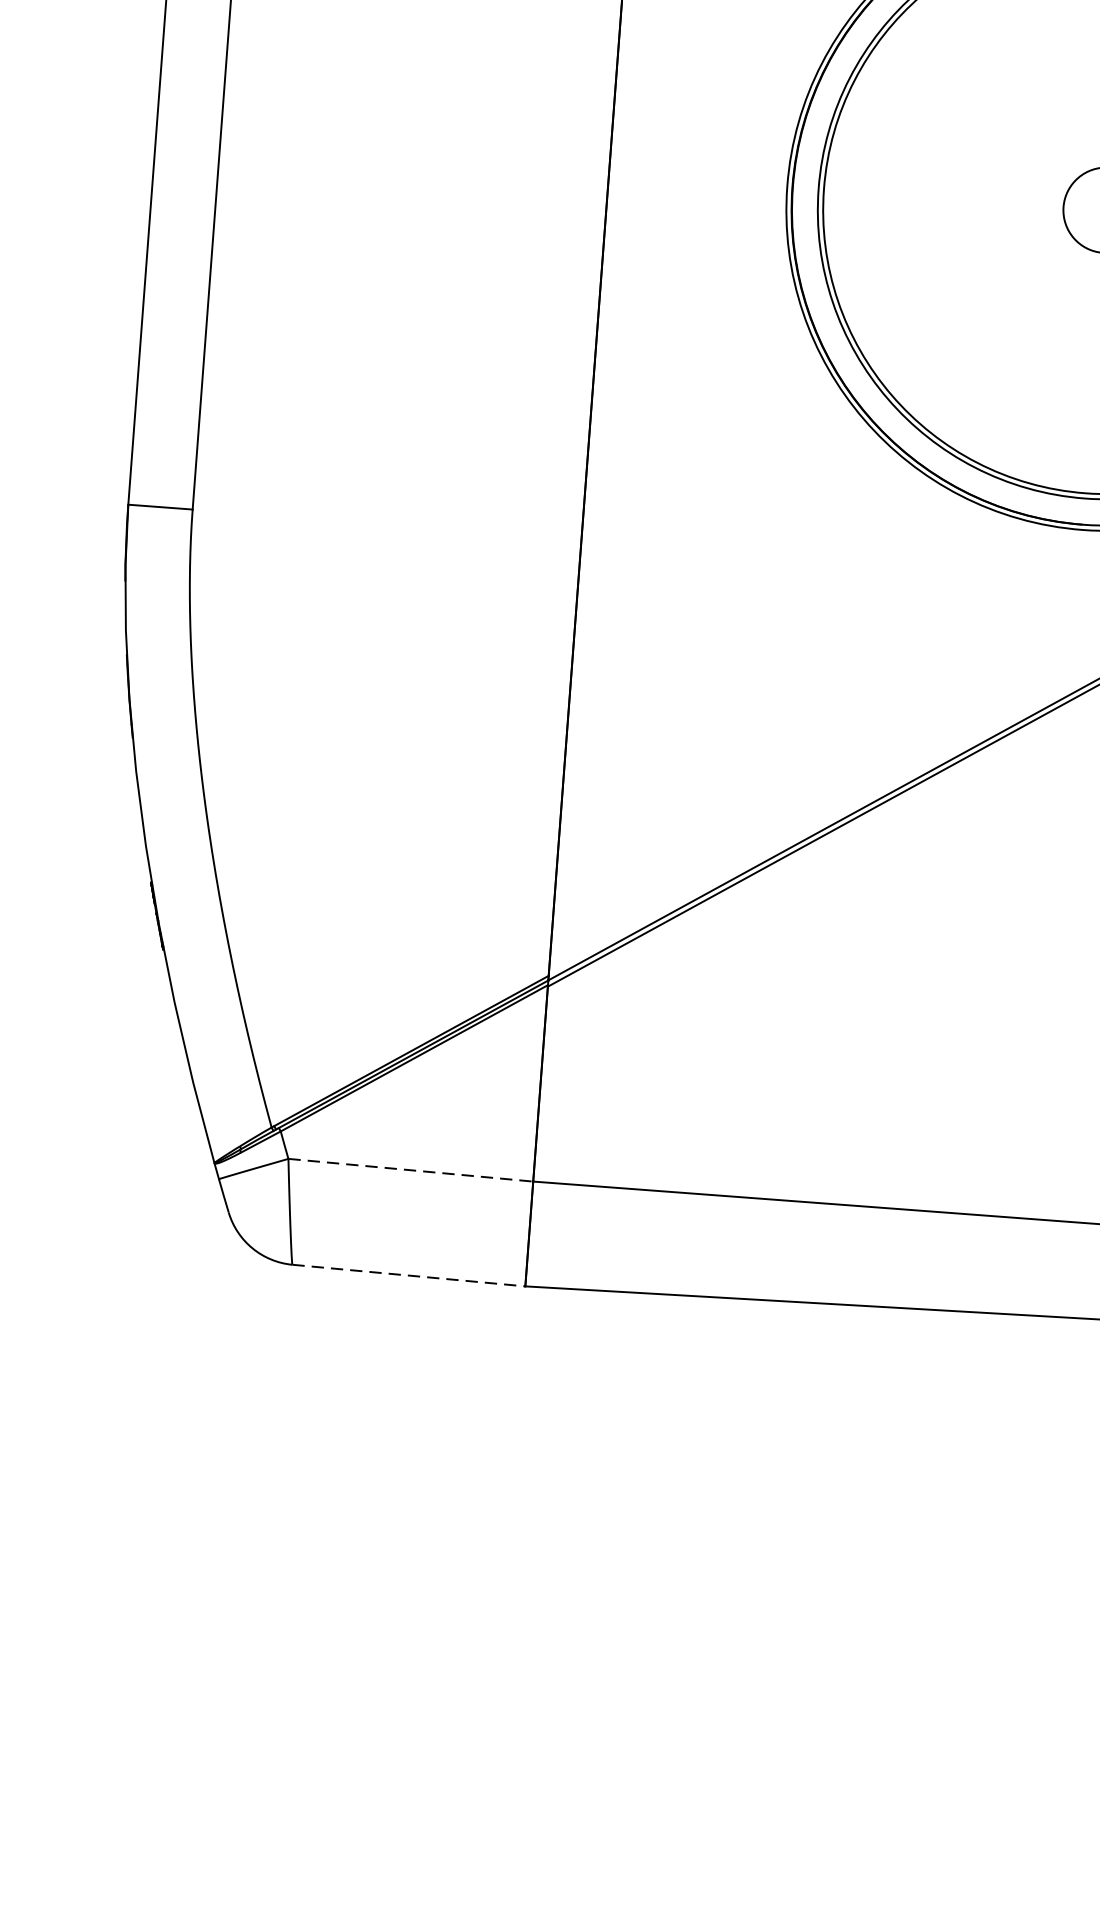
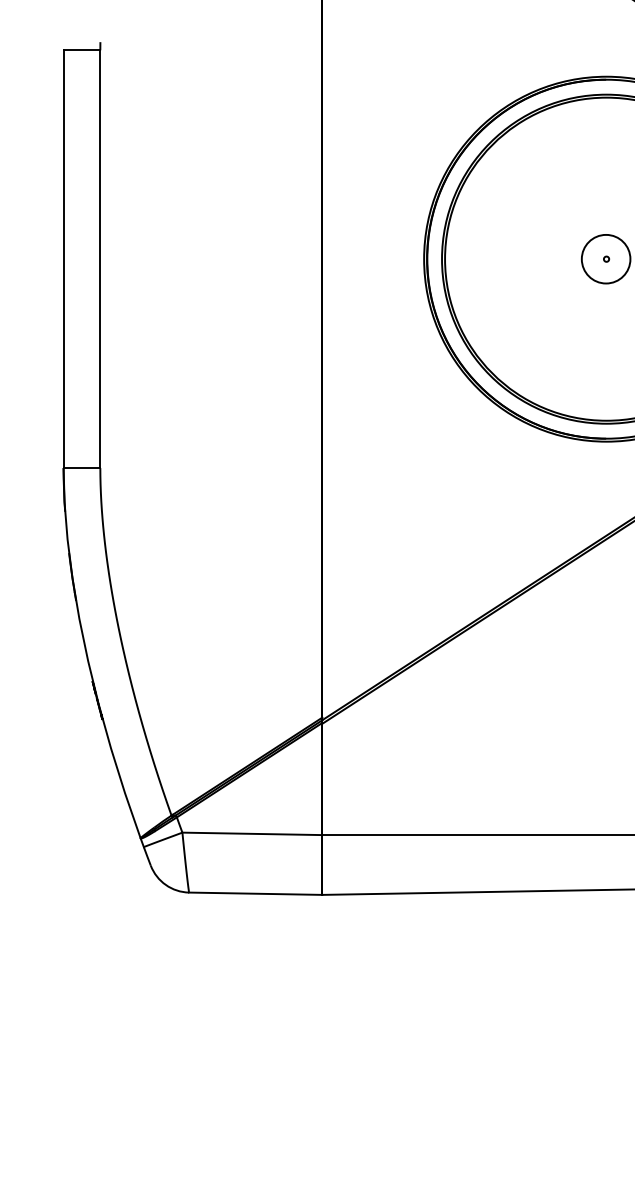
line: (411, 1169) -> (252, 833), dashed -> solid
line: (408, 1275) -> (255, 893), dashed -> solid

